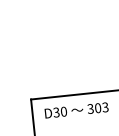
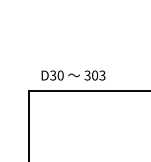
text: (76, 110) -> (73, 75), moved

